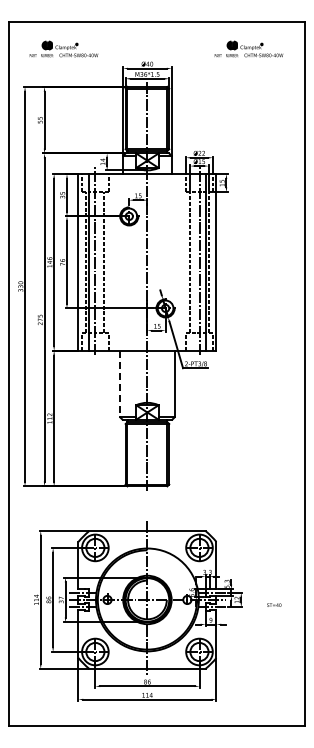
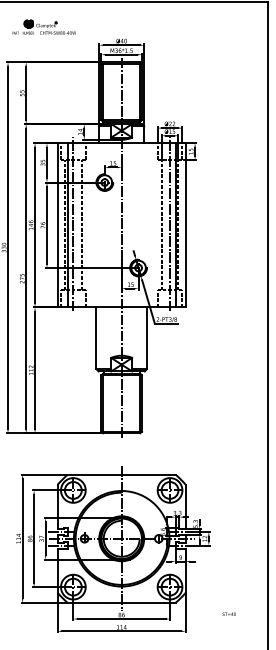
part: (248, 48) -> (215, 26), removed
line: (120, 384) -> (96, 338), dashed -> solid
text: (274, 604) -> (229, 613), moved

